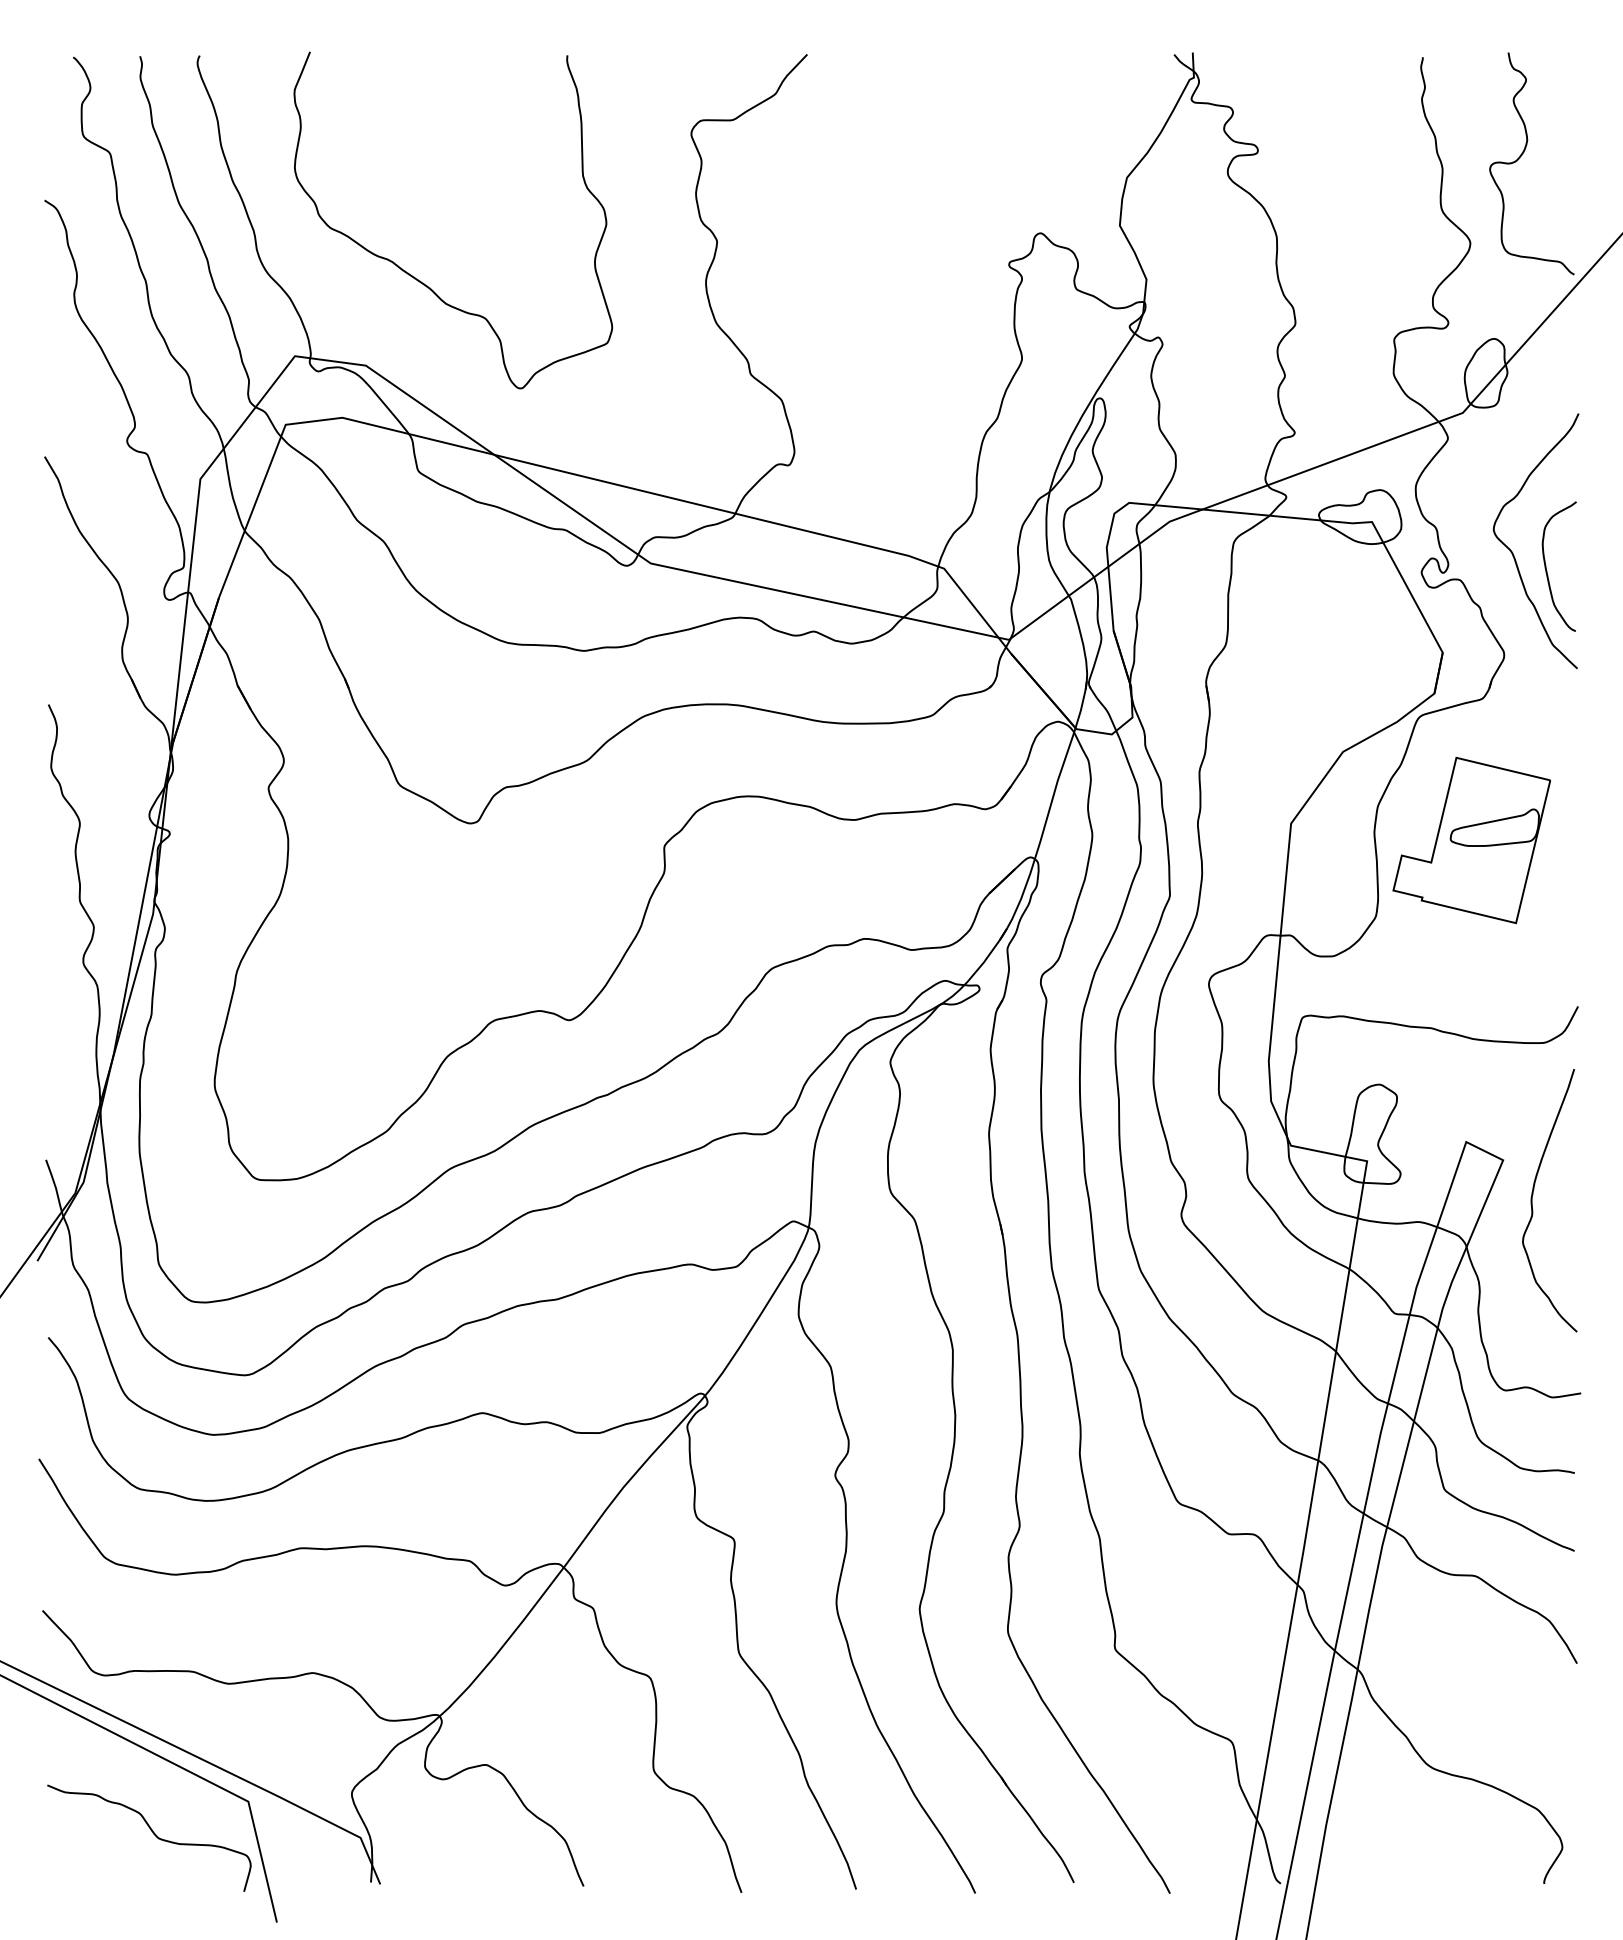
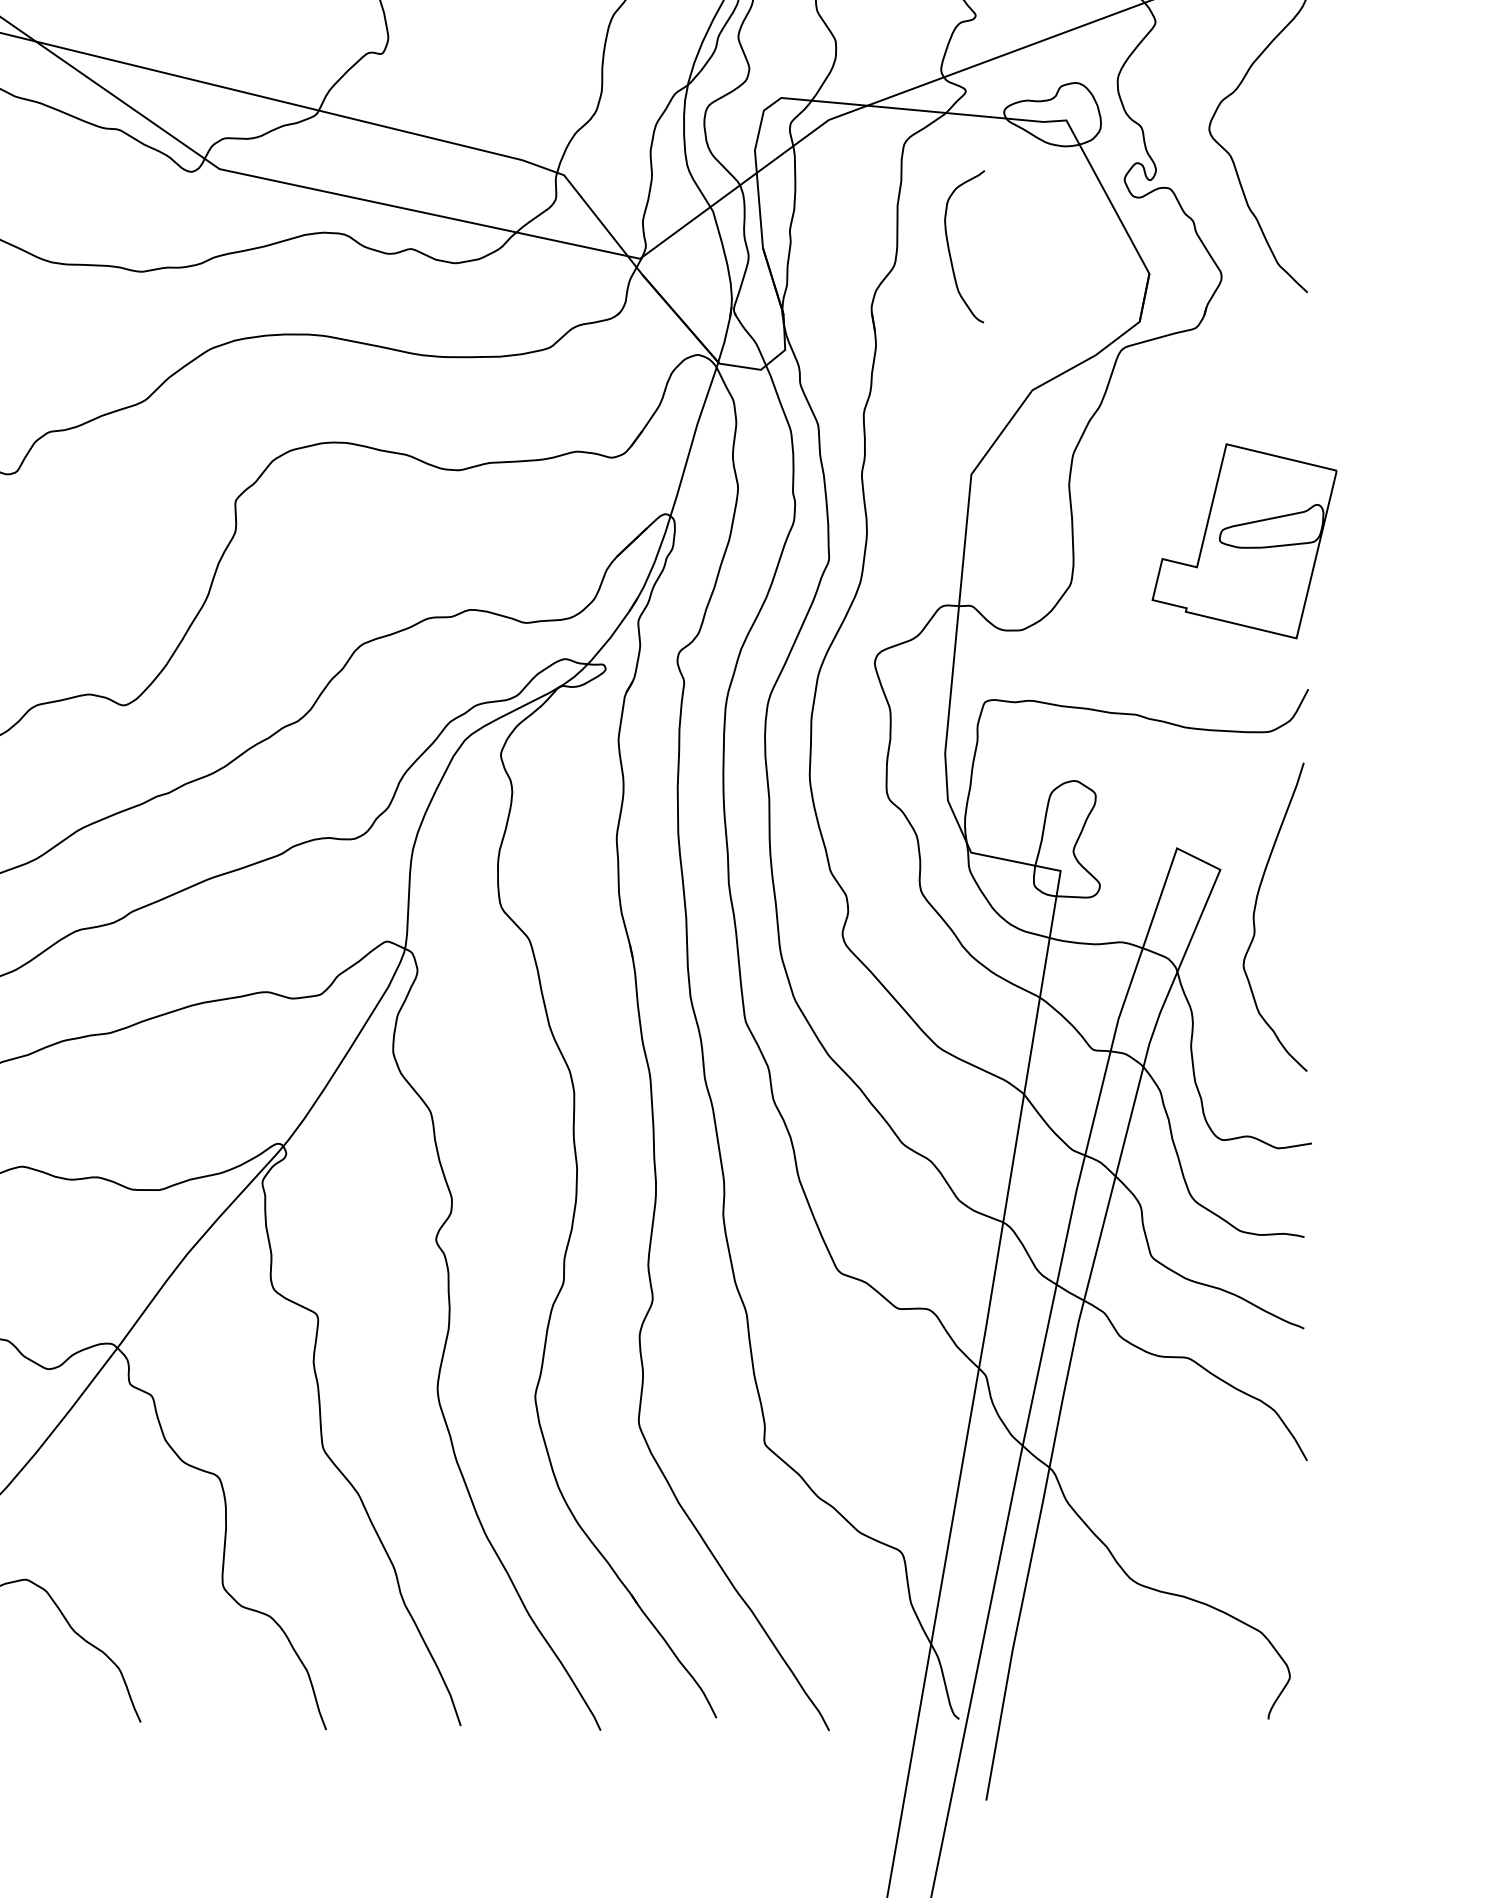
curve: (1547, 570) -> (950, 251), moved
part: (1471, 840) -> (1244, 541), moved

